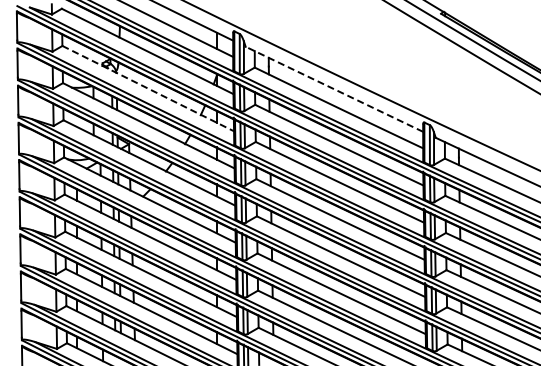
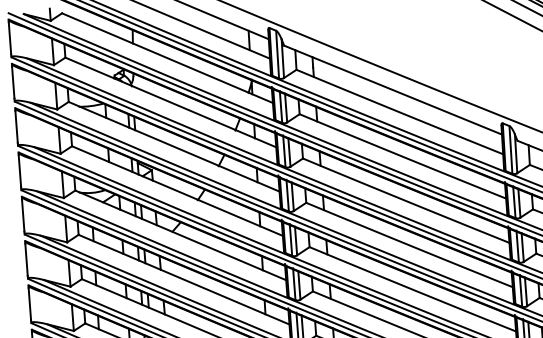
line: (148, 88) -> (171, 102), dashed -> solid
line: (333, 89) -> (391, 90), dashed -> solid

